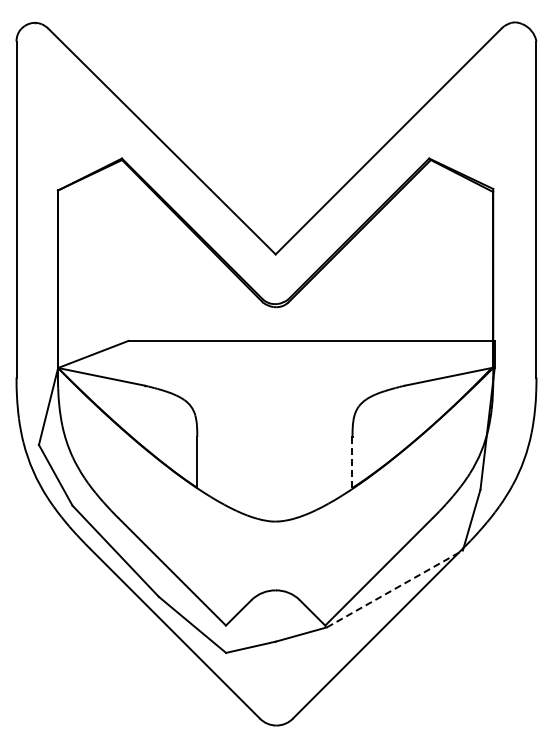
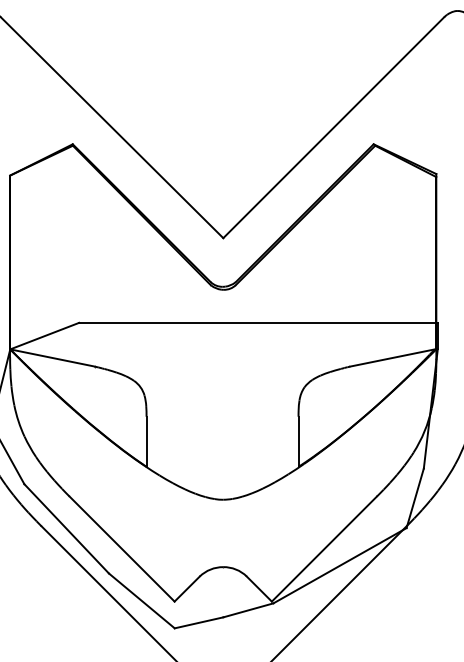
line: (352, 462) -> (298, 441), dashed -> solid
line: (395, 588) -> (340, 565), dashed -> solid

